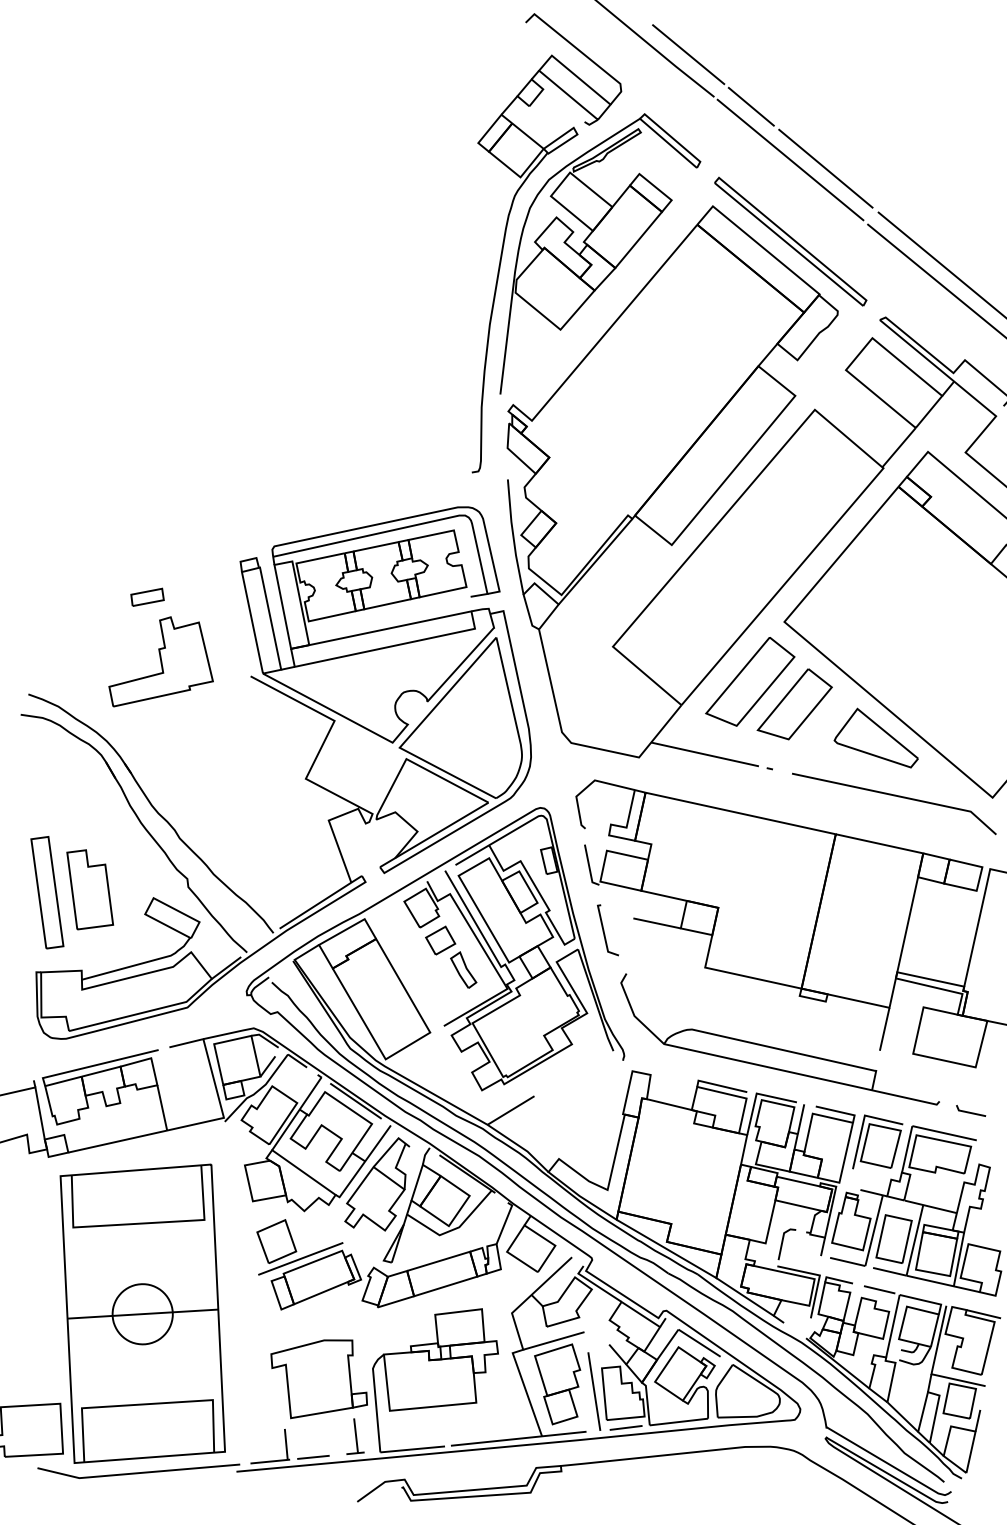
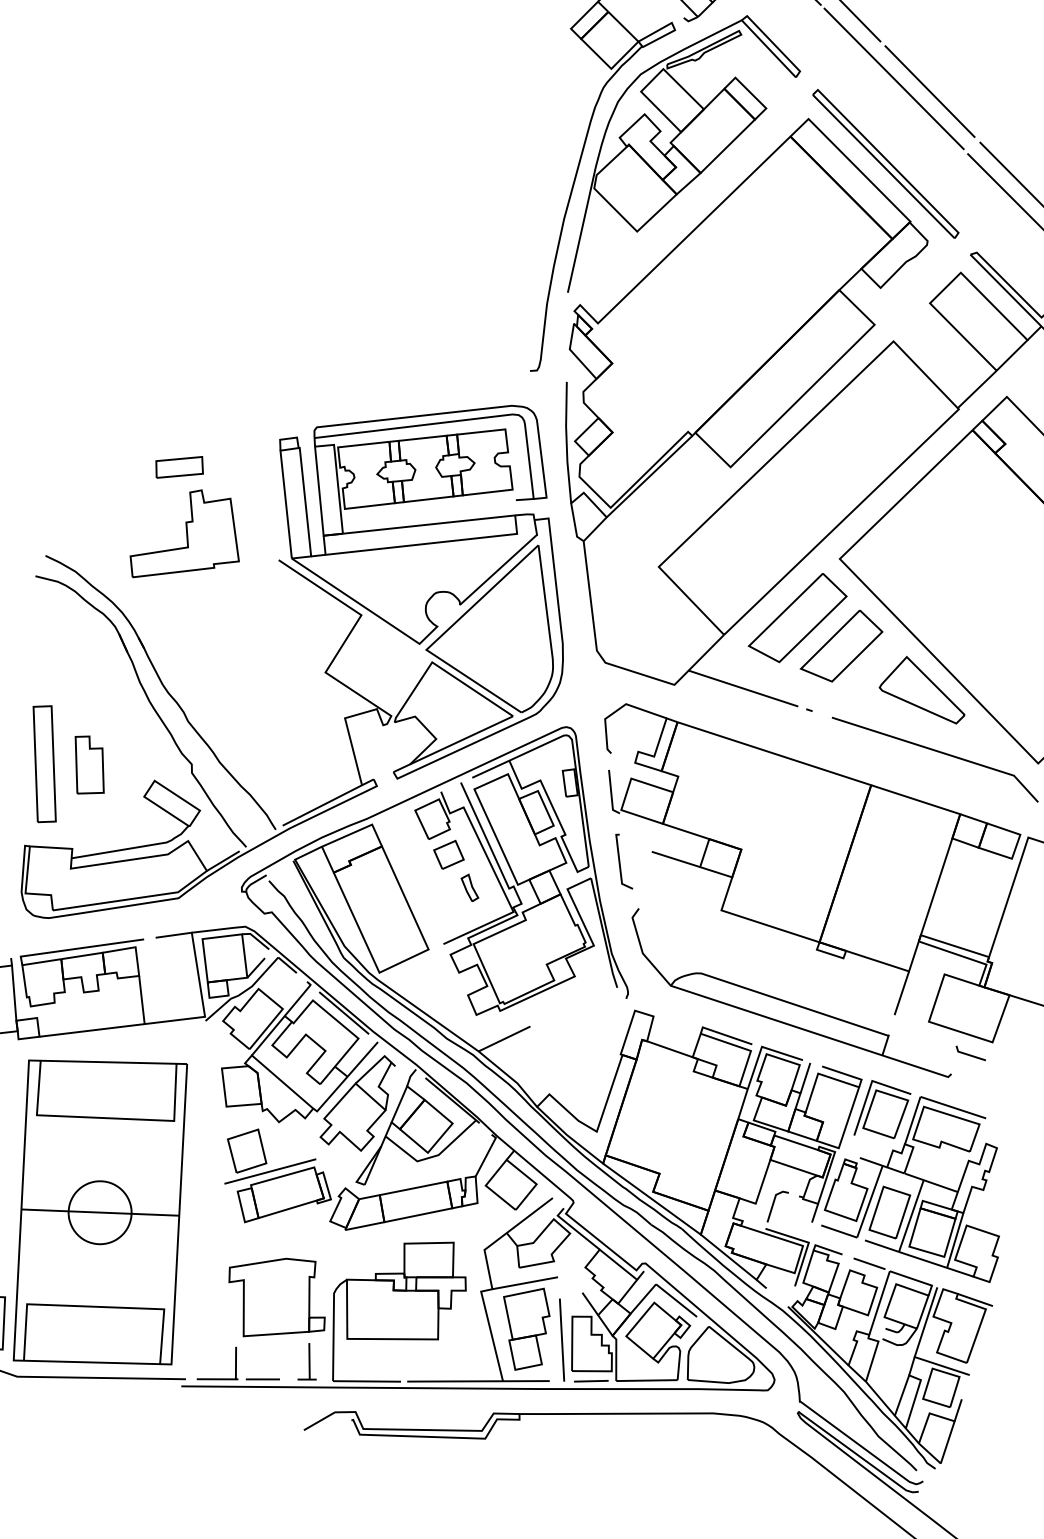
part: (147, 596) -> (179, 466), size x1.4
part: (90, 889) -> (89, 765), size x0.7
part: (463, 969) -> (469, 887), size x0.7
line: (971, 1112) -> (971, 1055), moved

